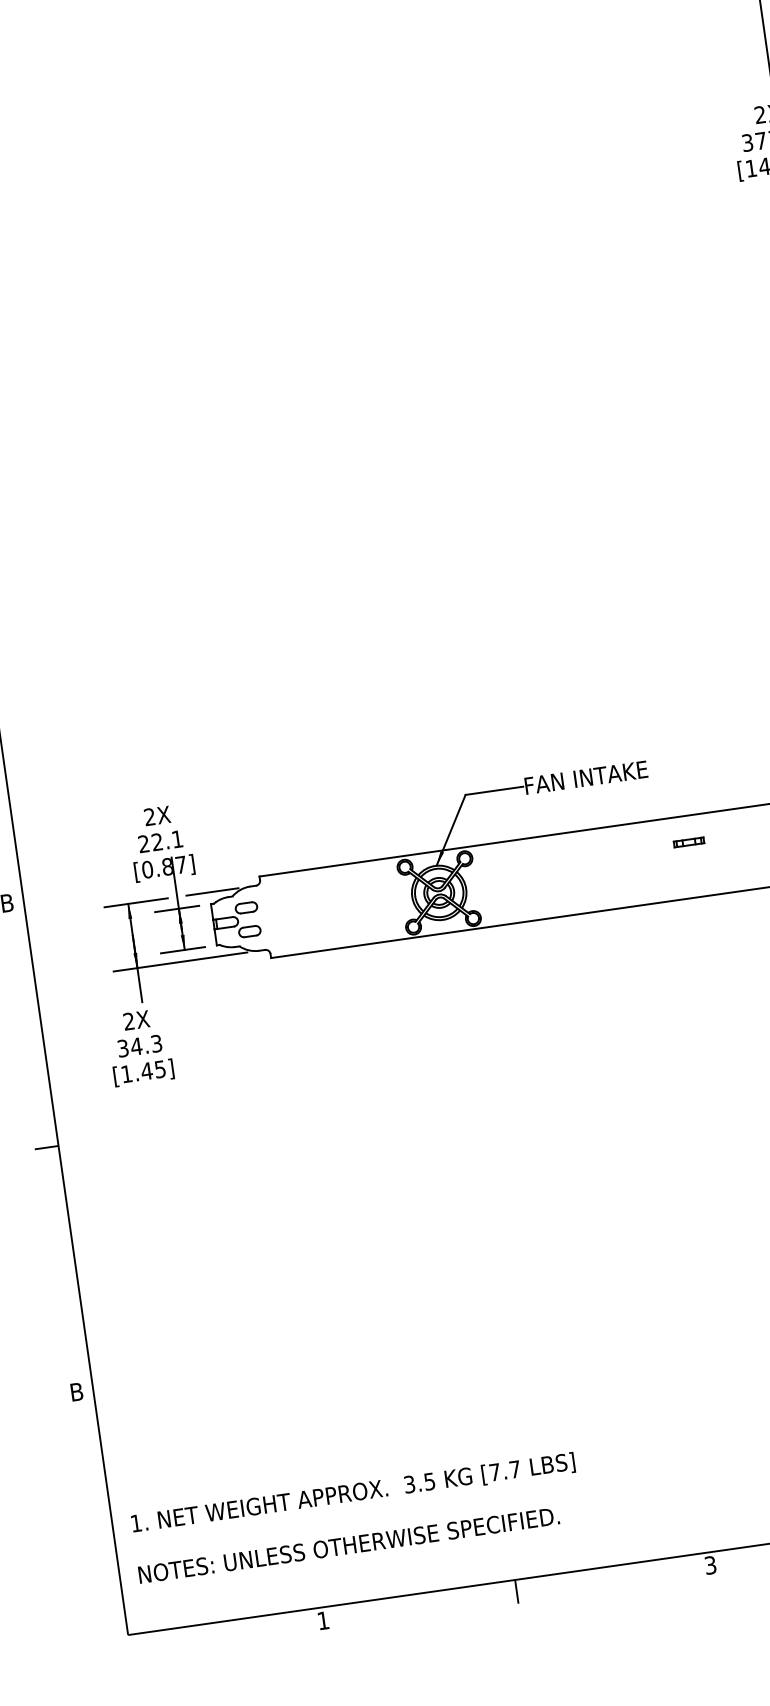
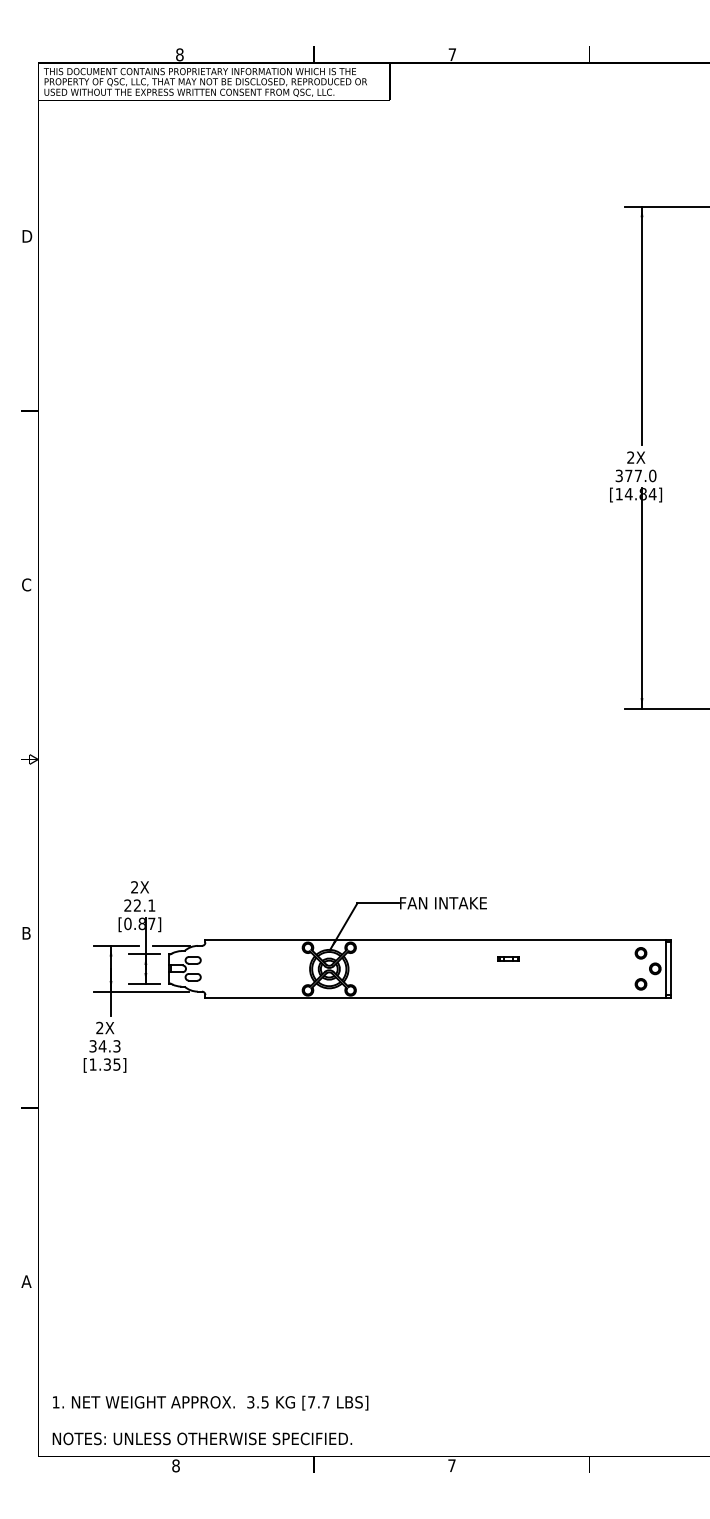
text: (147, 1071) -> (107, 1064), [1.45] -> [1.35]
text: (76, 1391) -> (26, 1281), B -> A
text: (356, 1518) -> (210, 1420), moved
text: (709, 1565) -> (451, 1465), 3 -> 7
text: (322, 1620) -> (175, 1465), 1 -> 8

